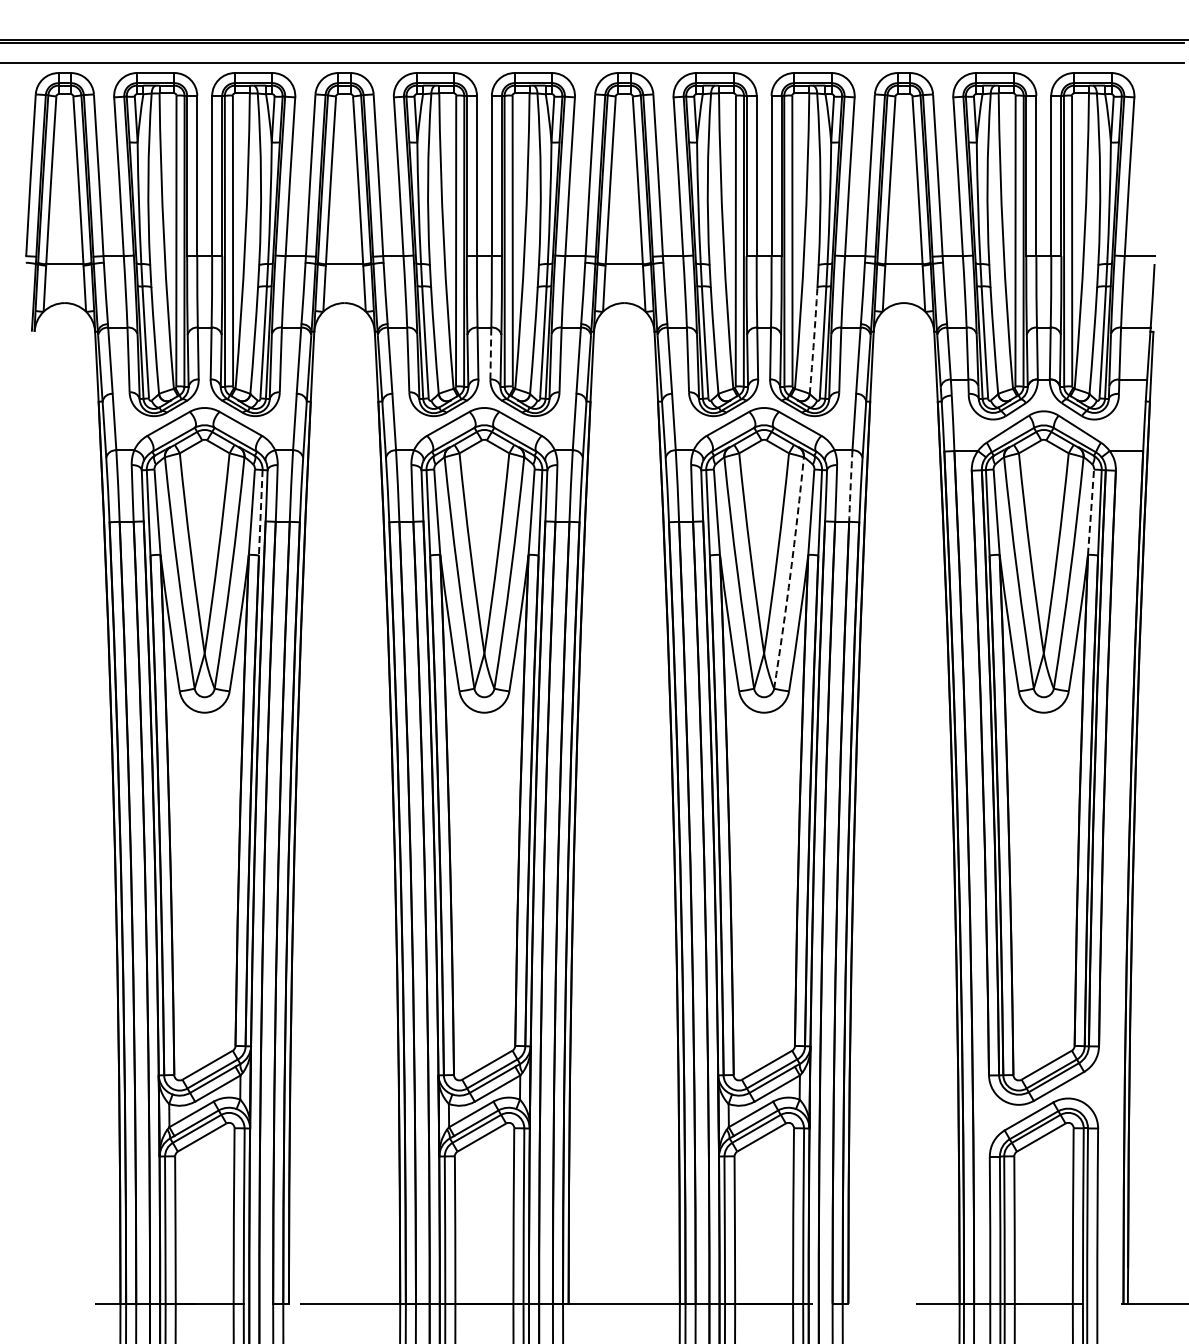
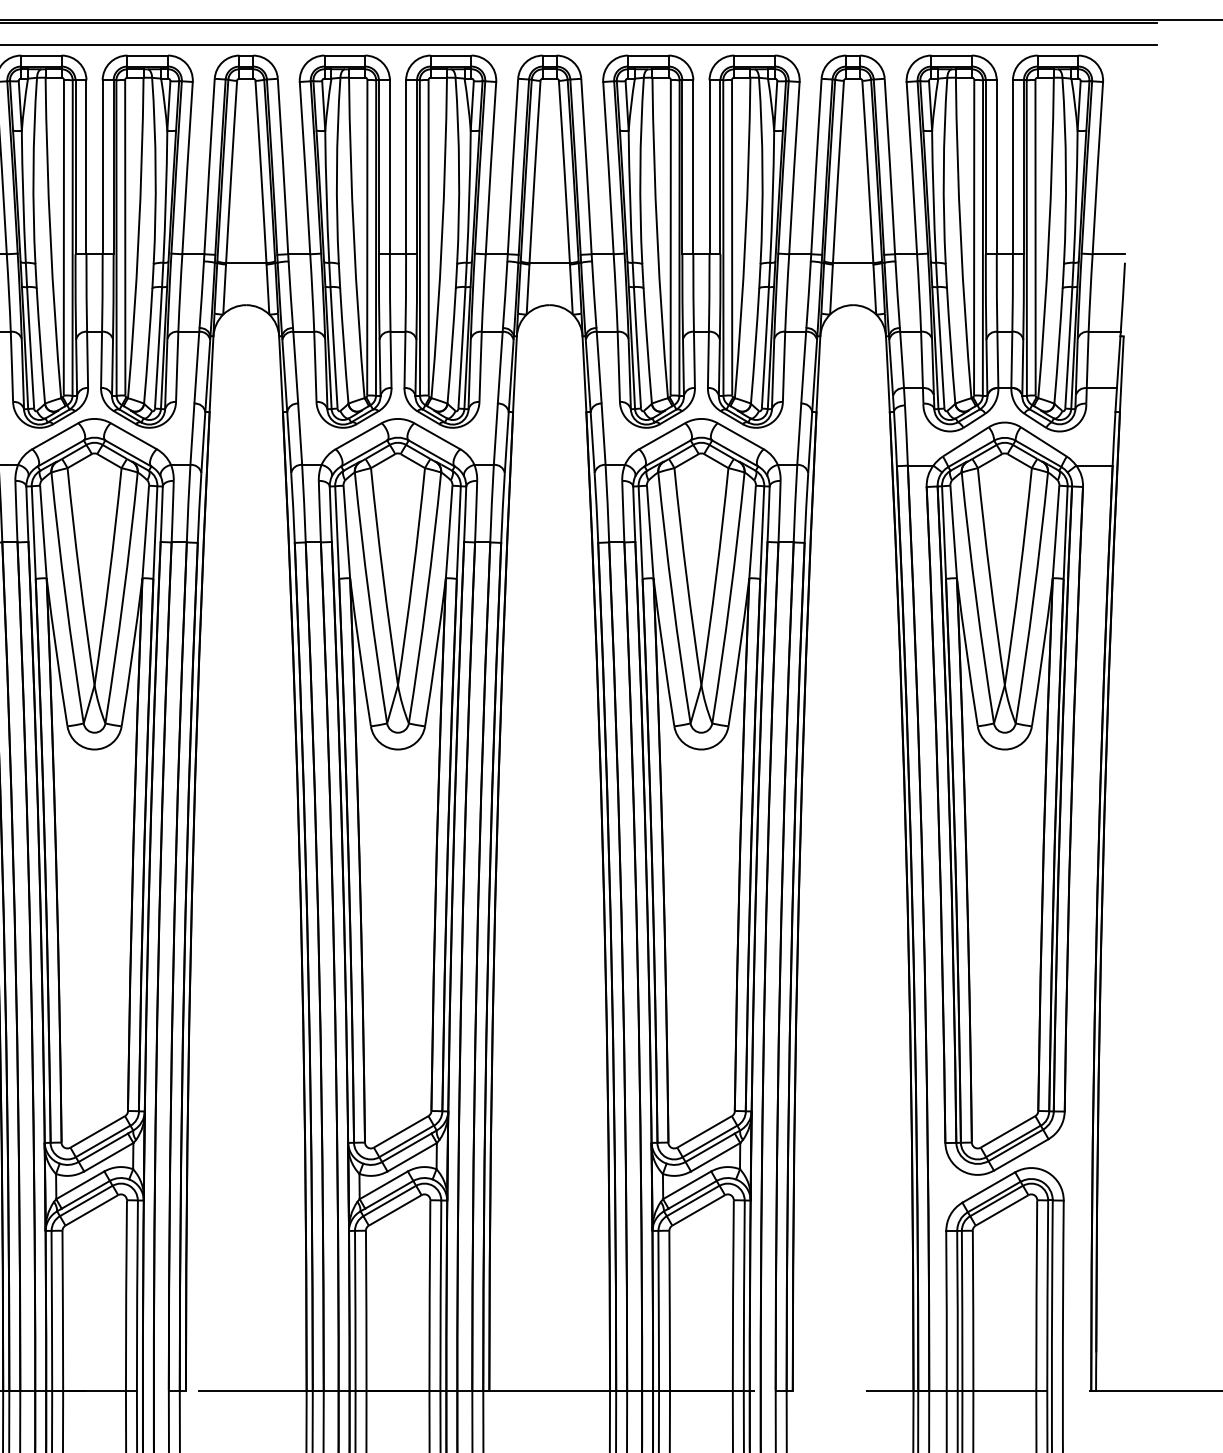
arc: (813, 340) -> (754, 345), dashed -> solid
line: (490, 353) -> (404, 359), dashed -> solid
arc: (850, 486) -> (795, 504), dashed -> solid
line: (1091, 512) -> (1056, 532), dashed -> solid
line: (260, 513) -> (155, 533), dashed -> solid
arc: (790, 573) -> (730, 598), dashed -> solid

